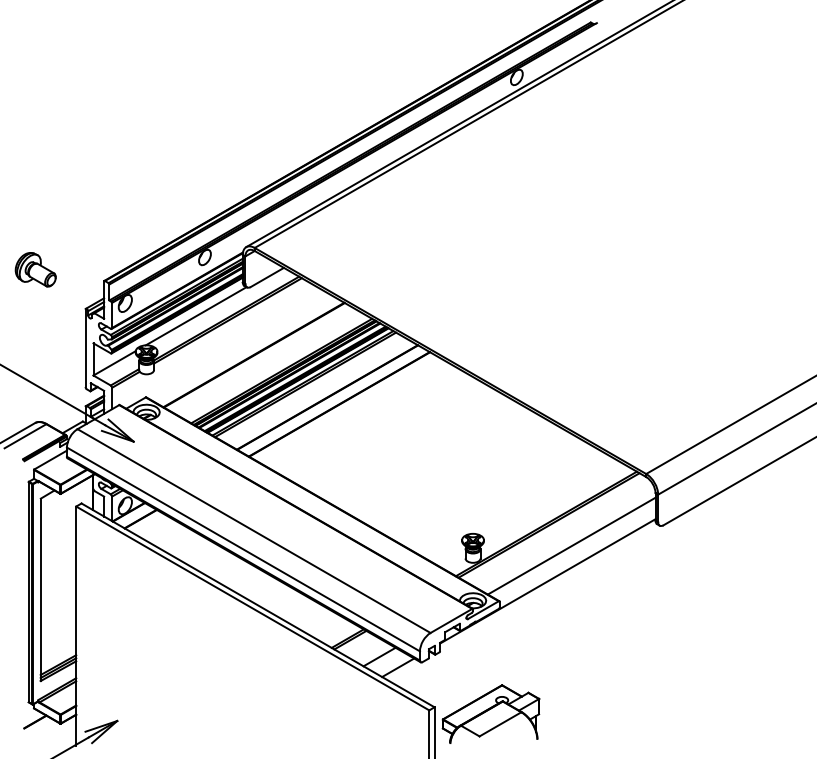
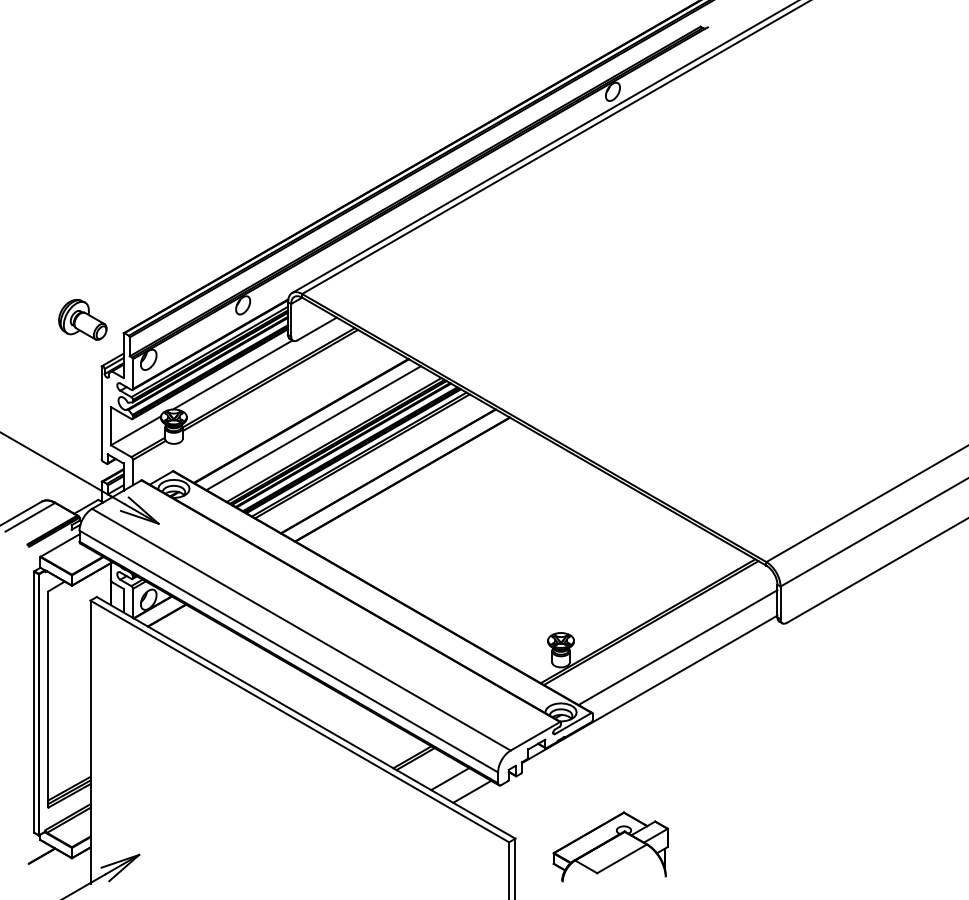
part: (35, 269) -> (82, 319), moved
line: (264, 360) -> (313, 427), added
part: (490, 713) -> (610, 846), moved

